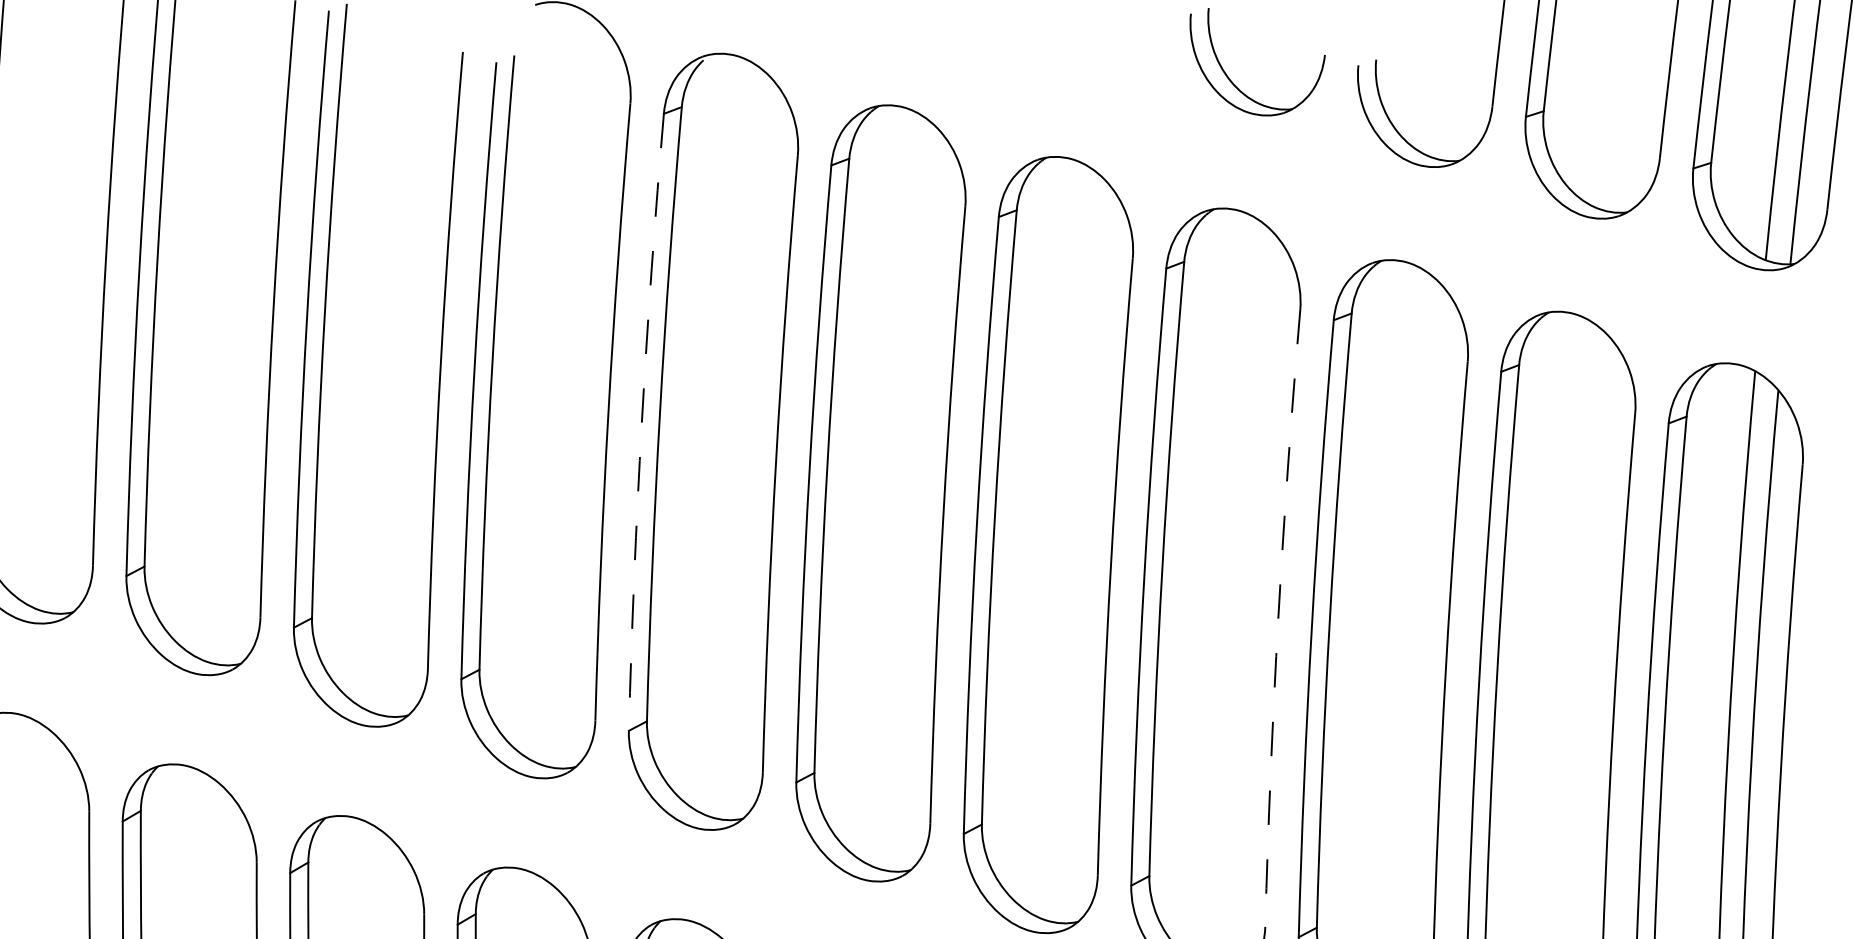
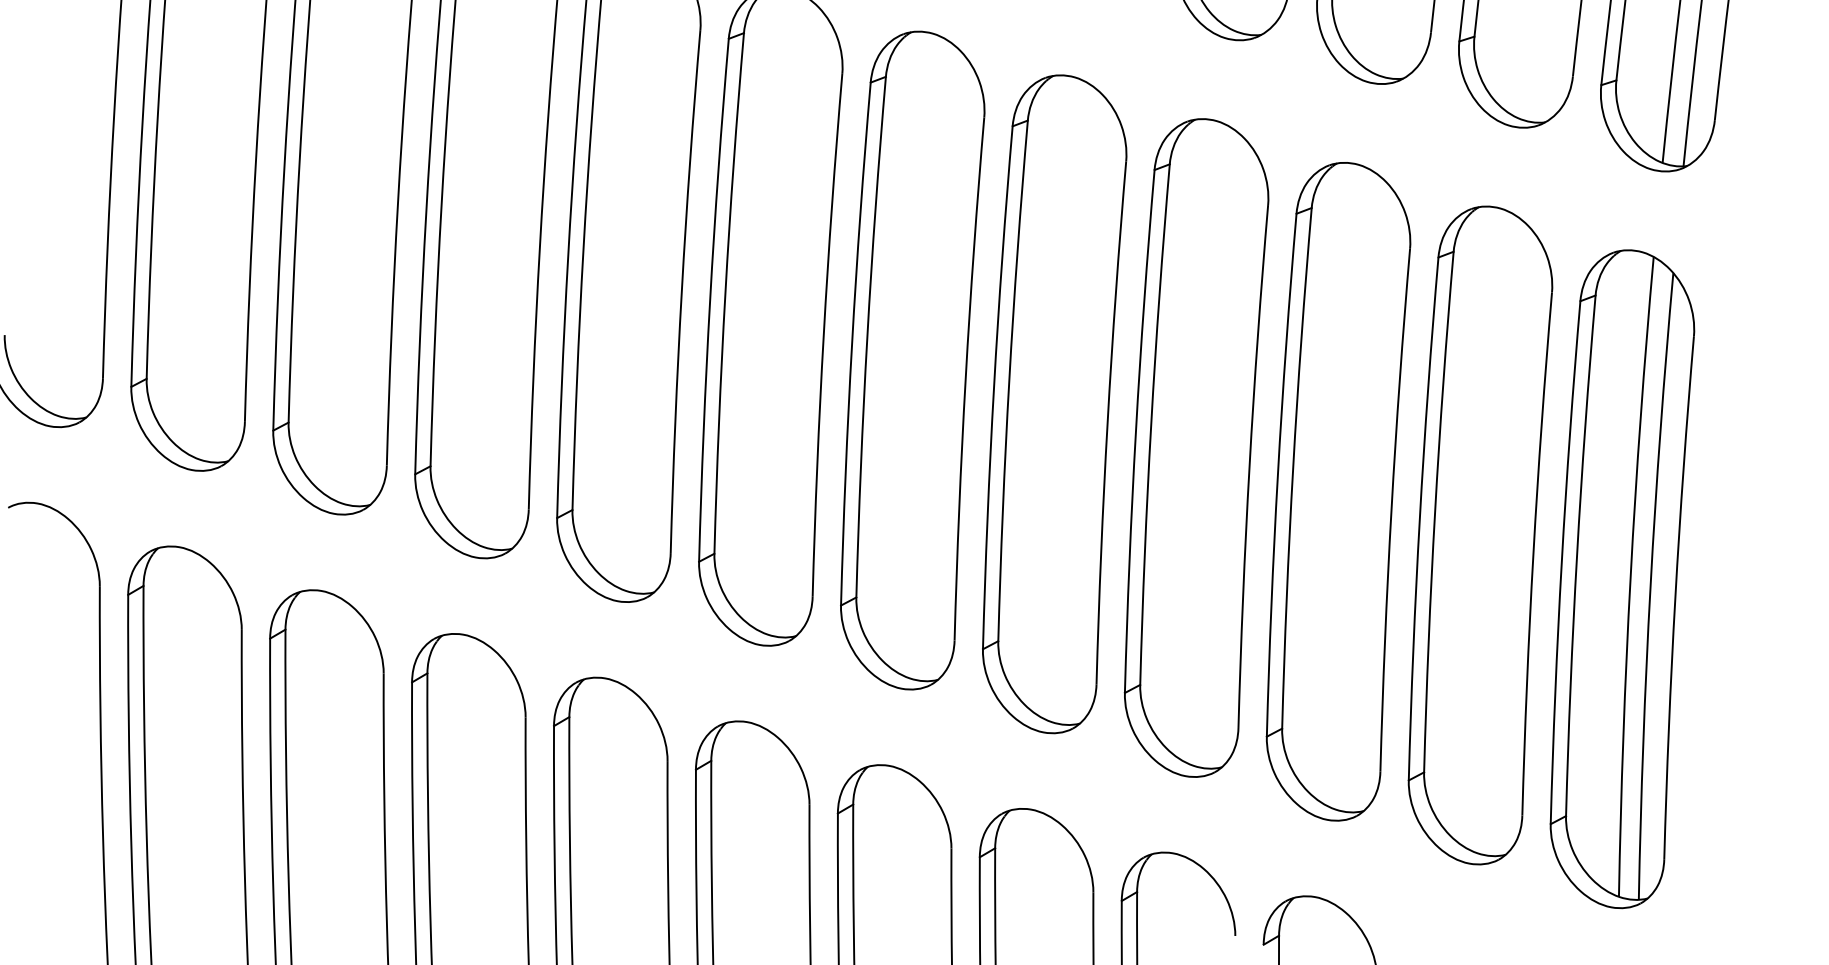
arc: (642, 422) -> (710, 300), dashed -> solid
arc: (1278, 618) -> (1249, 466), dashed -> solid

